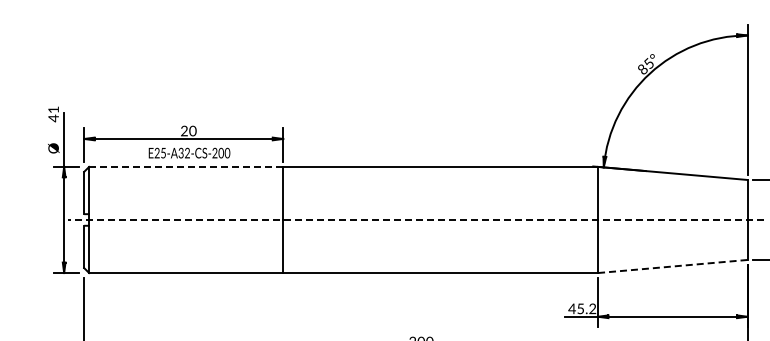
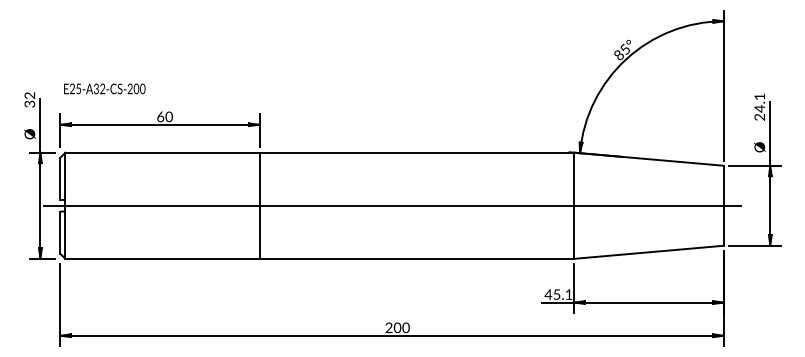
text: (53, 114) -> (29, 100), 41 -> 32
text: (184, 130) -> (160, 116), 20 -> 60
text: (189, 152) -> (104, 88), moved
line: (185, 166) -> (161, 152), dashed -> solid
line: (415, 219) -> (391, 205), dashed -> solid
line: (673, 266) -> (649, 252), dashed -> solid
text: (592, 308) -> (568, 294), 45.2 -> 45.1

